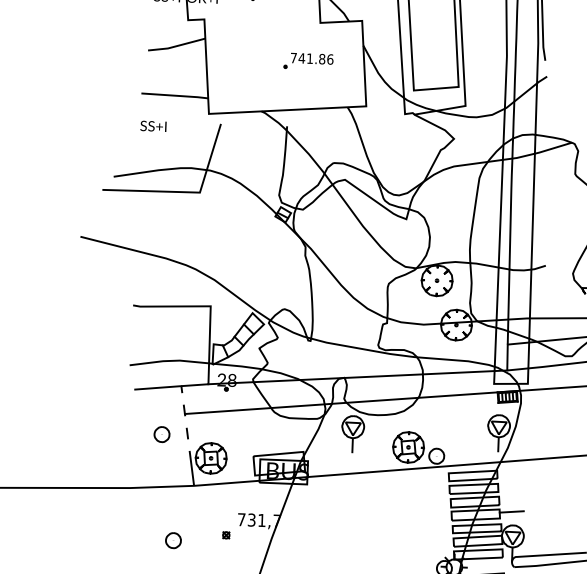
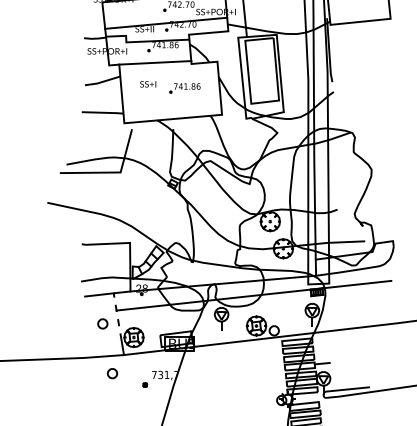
line: (262, 18) -> (155, 62), added
text: (154, 126) -> (148, 84), moved
part: (171, 540) -> (111, 373), moved

